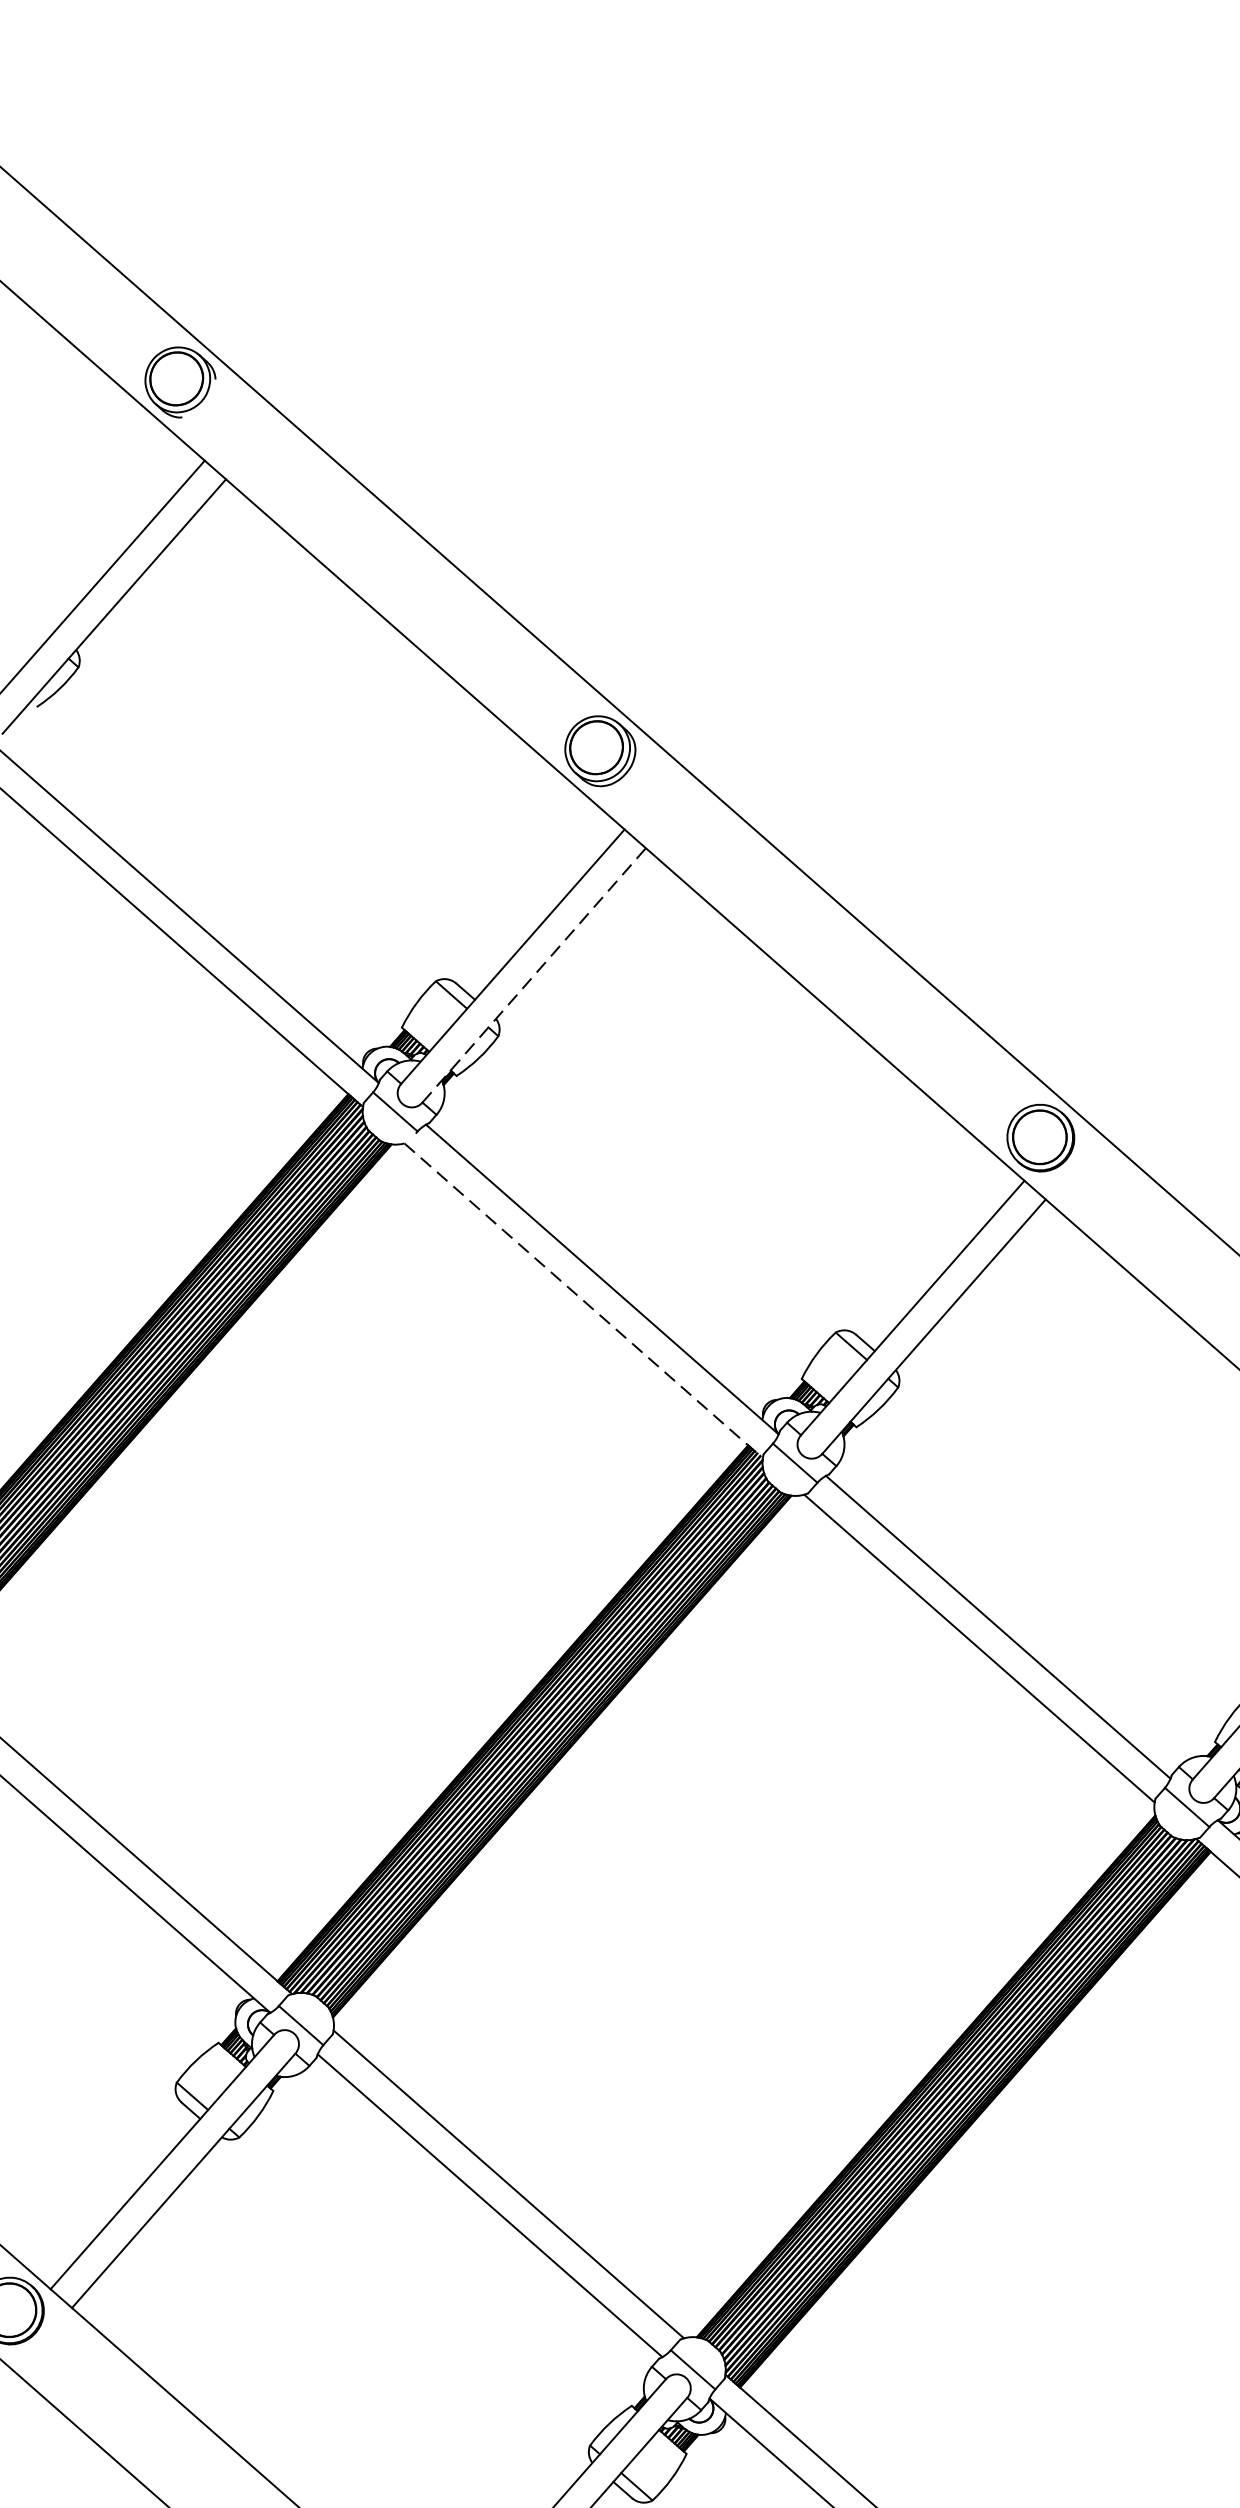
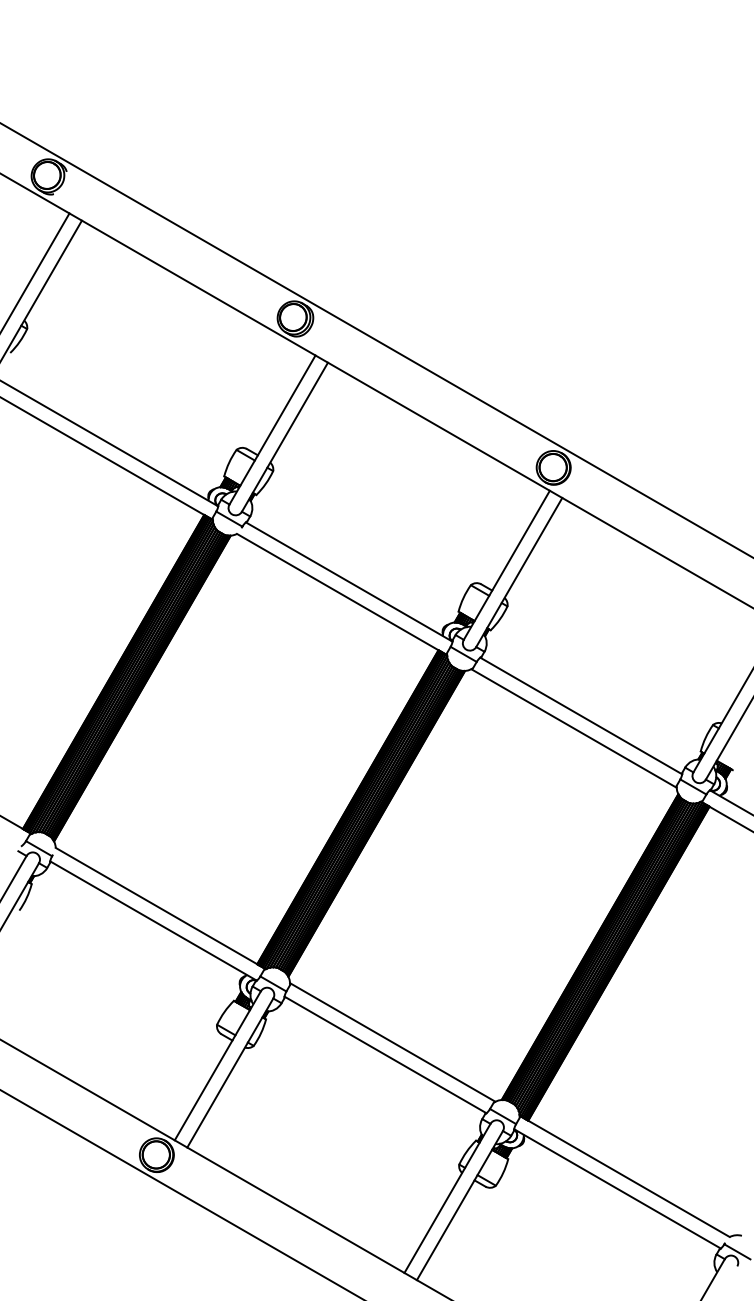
line: (535, 974) -> (285, 436), dashed -> solid
line: (584, 1300) -> (342, 594), dashed -> solid

